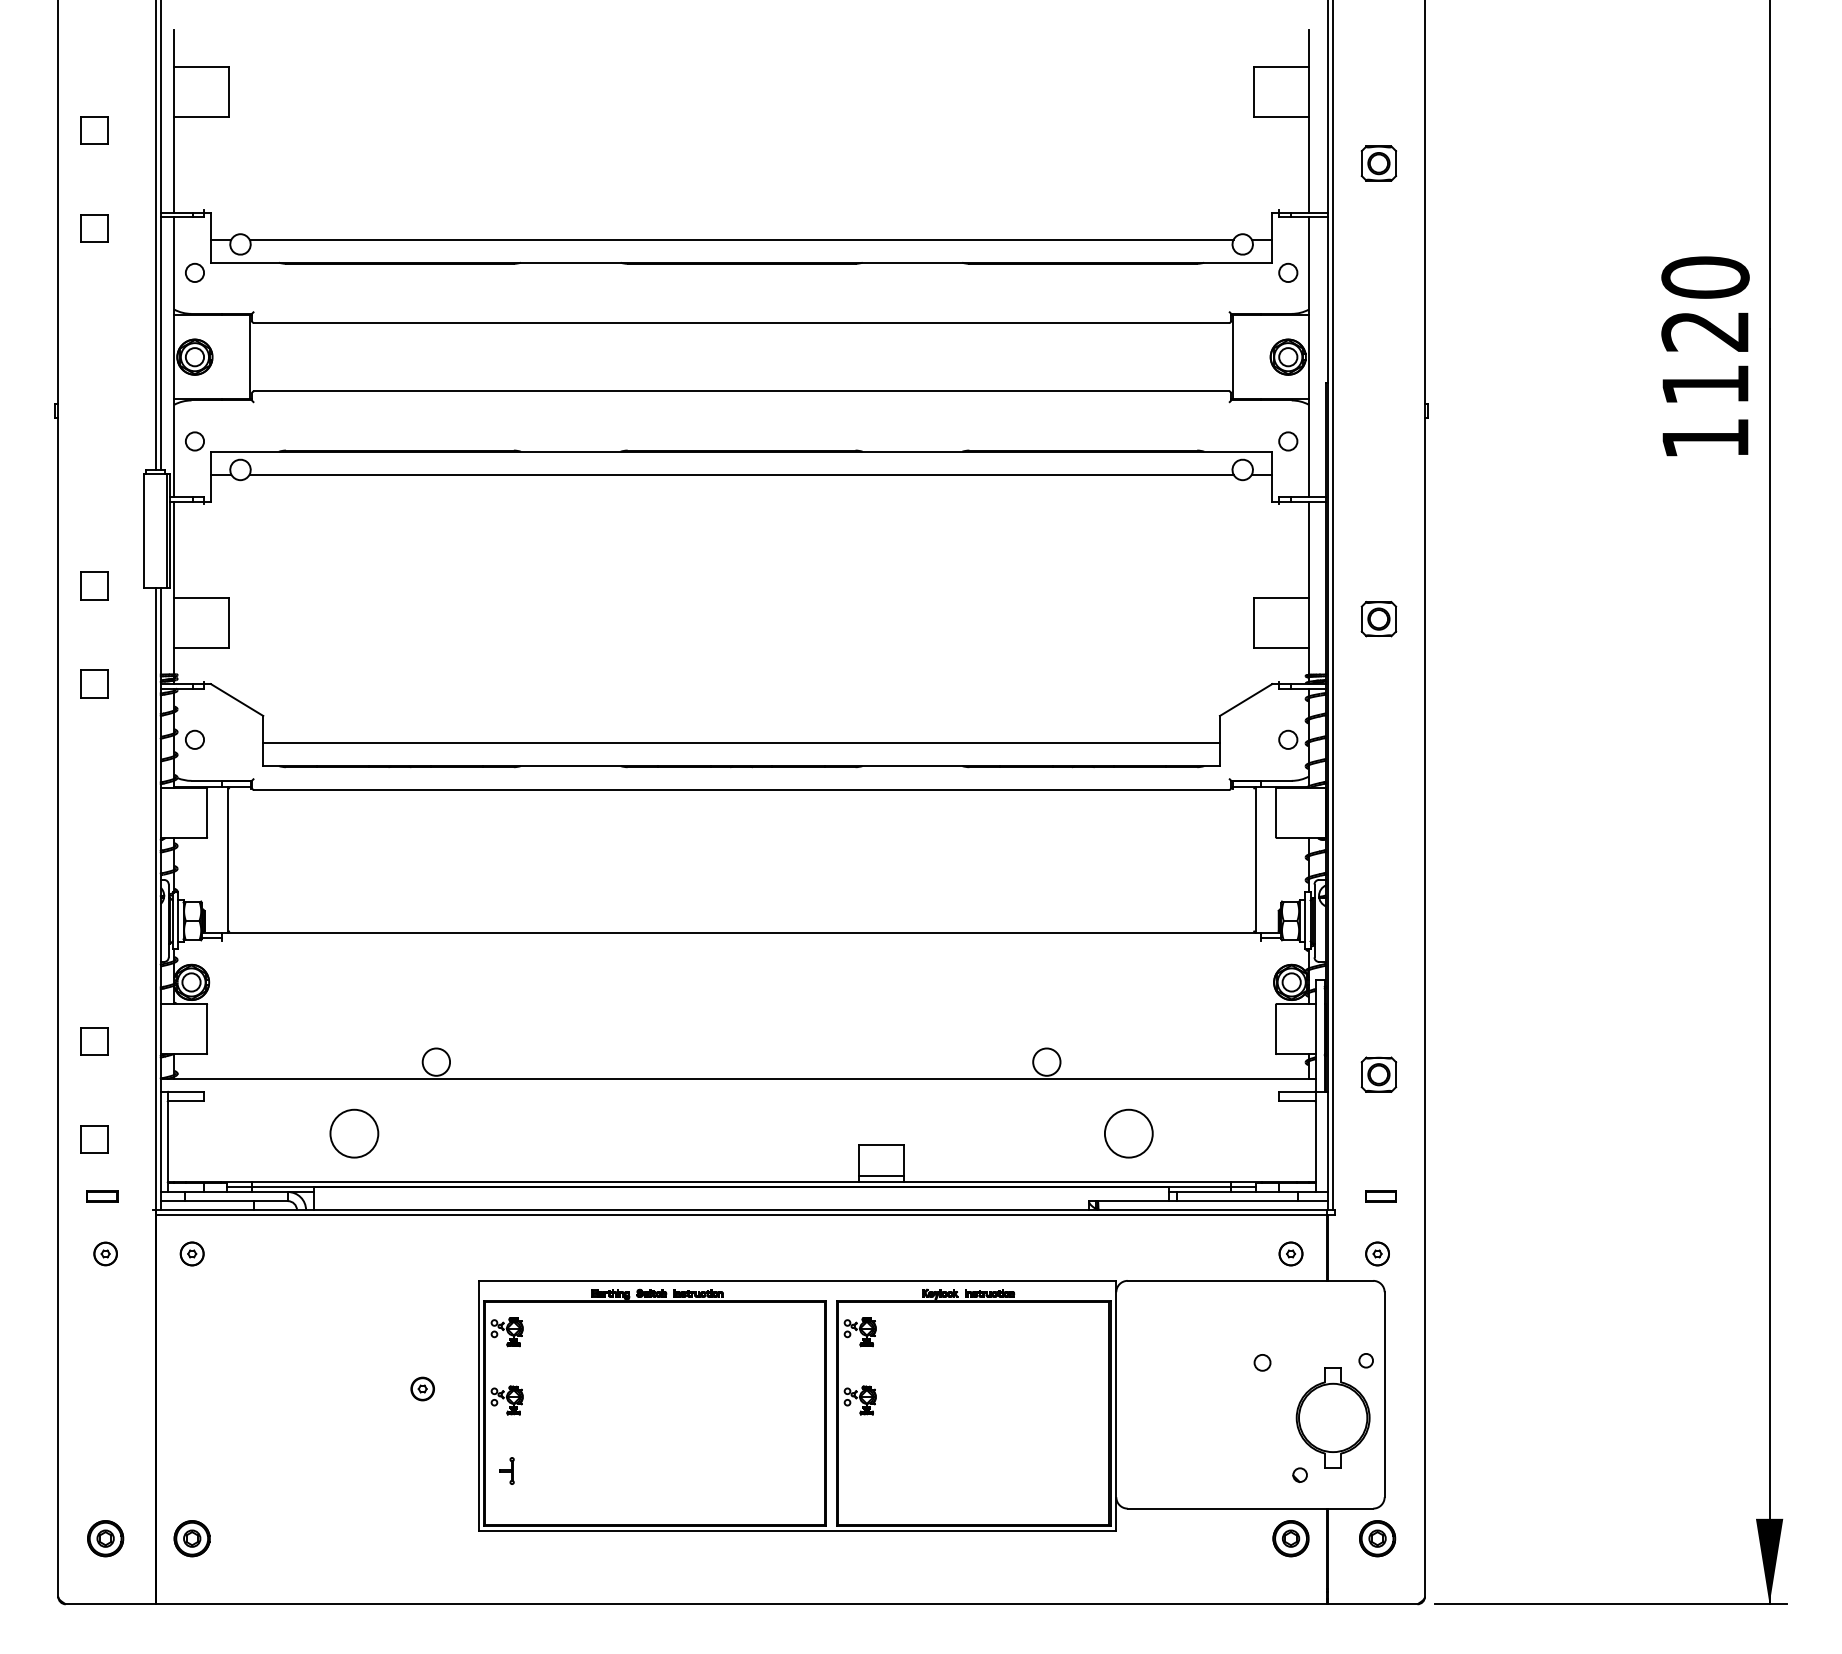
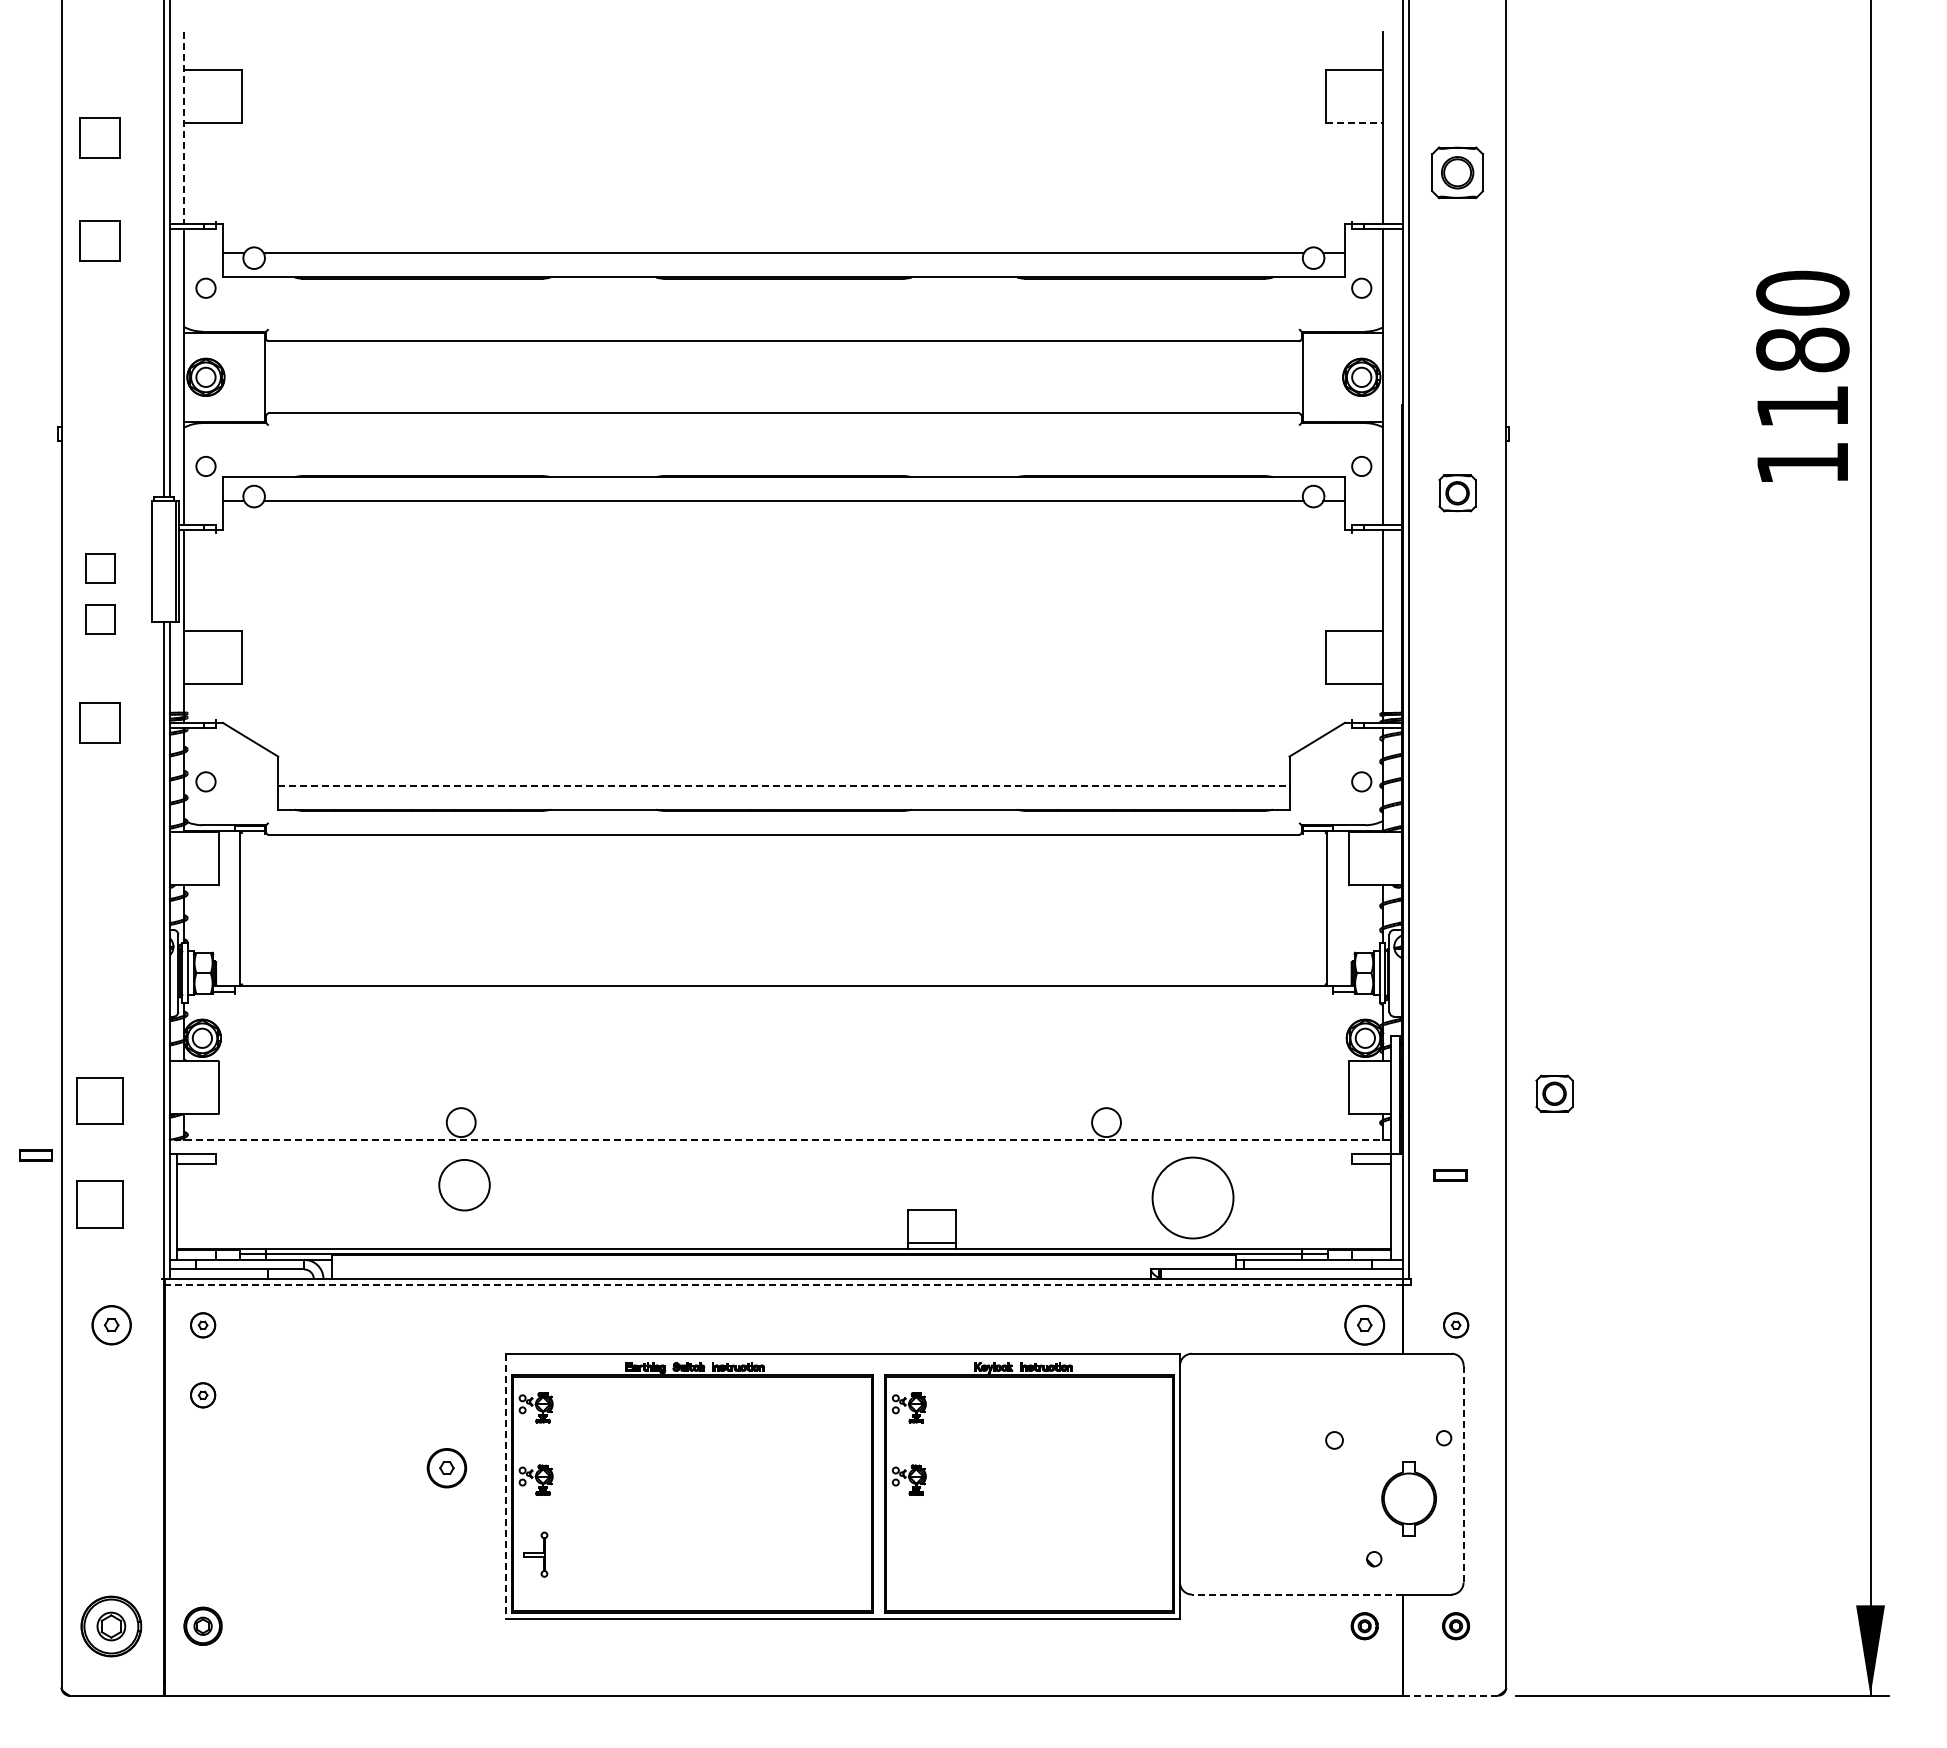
line: (1281, 117) -> (1354, 123), solid -> dashed
line: (174, 121) -> (184, 128), solid -> dashed
part: (95, 130) -> (100, 137), size x1.4
part: (1378, 163) -> (1457, 172), size x1.4
part: (95, 228) -> (100, 241), size x1.4
text: (1705, 330) -> (1802, 349), 1120 -> 1180
part: (95, 537) -> (100, 568), added
part: (1378, 619) -> (1457, 493), moved
part: (95, 683) -> (100, 722), size x1.4
line: (741, 743) -> (783, 785), solid -> dashed
part: (95, 1041) -> (100, 1100), size x1.6
part: (1378, 1074) -> (1554, 1093), moved
line: (737, 1079) -> (779, 1140), solid -> dashed
circle: (354, 1133) -> (464, 1185), moved
circle: (1129, 1133) -> (1193, 1198), size x1.6
part: (95, 1139) -> (100, 1204), size x1.6
part: (101, 1196) -> (35, 1155), moved
part: (1380, 1196) -> (1450, 1175), moved
line: (741, 1215) -> (783, 1284), solid -> dashed
part: (105, 1254) -> (111, 1325), size x1.6
part: (1290, 1254) -> (1364, 1325), size x1.6
part: (192, 1320) -> (203, 1395), added
part: (422, 1388) -> (446, 1467), size x1.6
line: (1384, 1395) -> (1463, 1474), solid -> dashed
line: (478, 1406) -> (505, 1486), solid -> dashed
part: (1332, 1417) -> (1408, 1498), size x0.7
part: (506, 1470) -> (535, 1554), size x1.6
line: (1226, 1508) -> (1296, 1594), solid -> dashed
part: (105, 1537) -> (111, 1625), size x1.6
part: (1290, 1537) -> (1364, 1625), size x0.7
part: (1376, 1537) -> (1455, 1625), size x0.7
line: (1373, 1604) -> (1451, 1695), solid -> dashed

